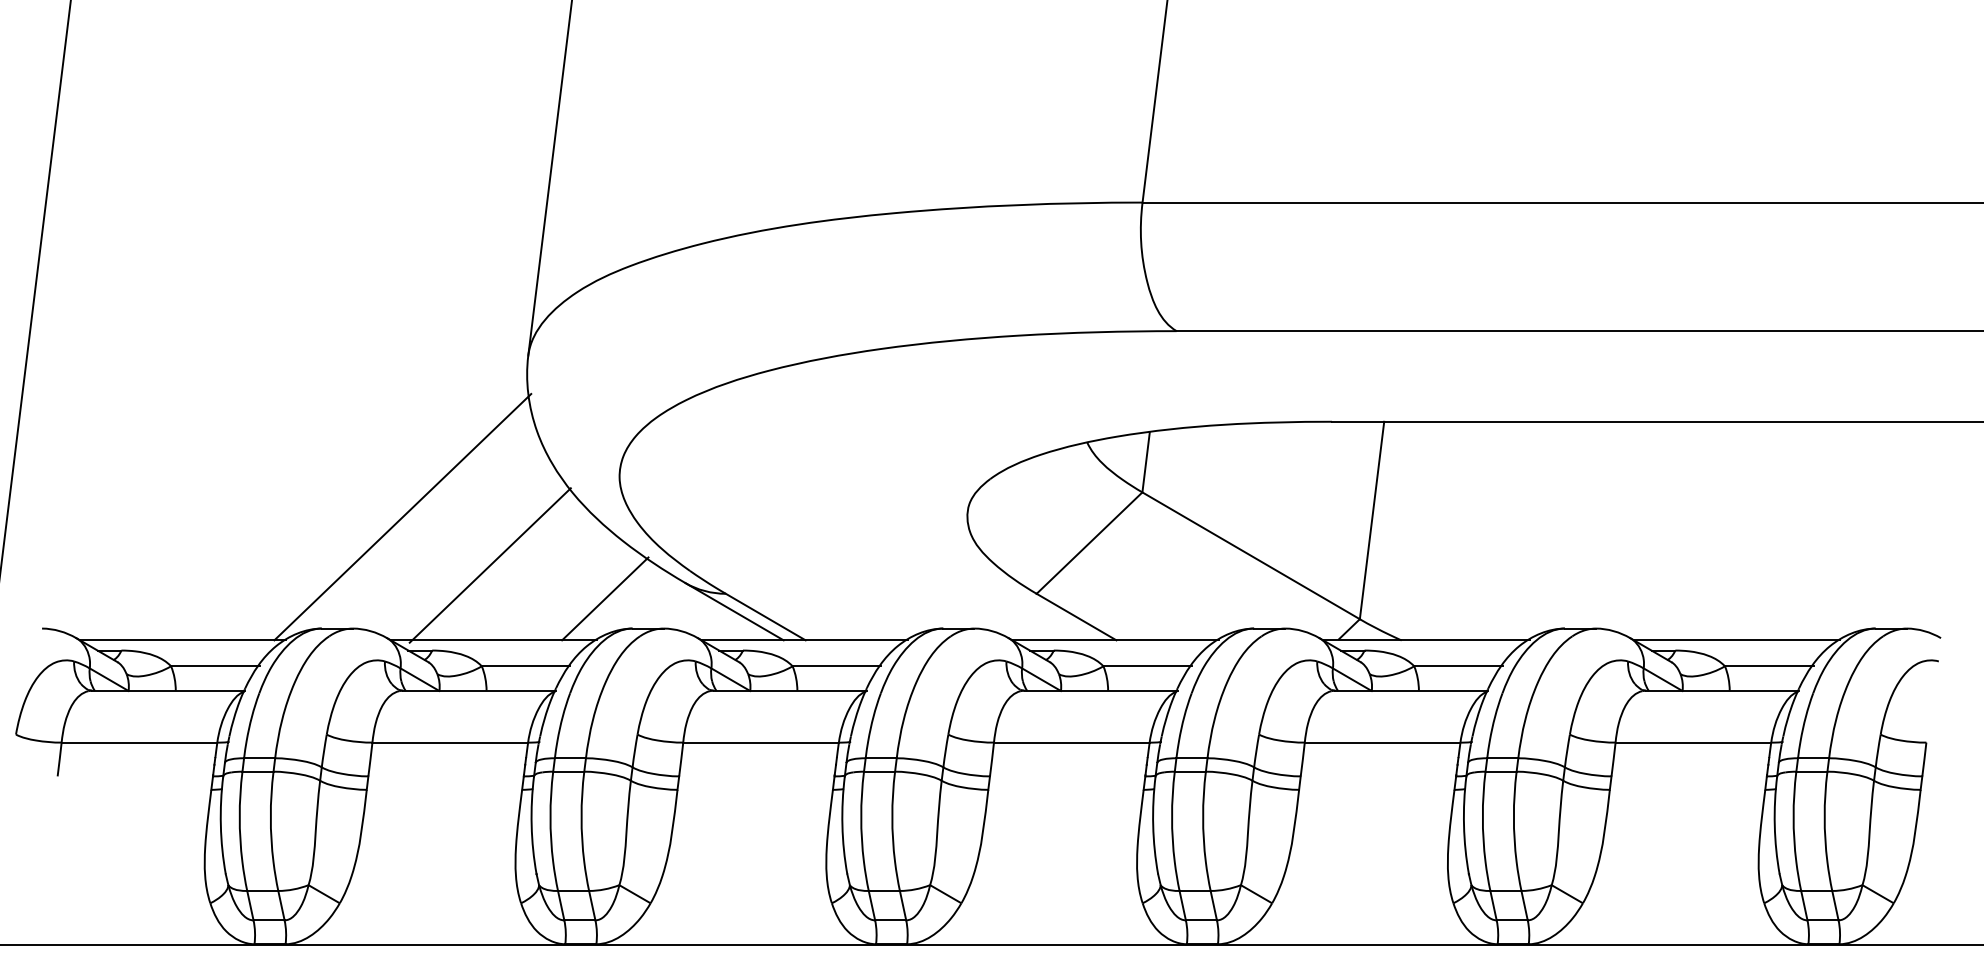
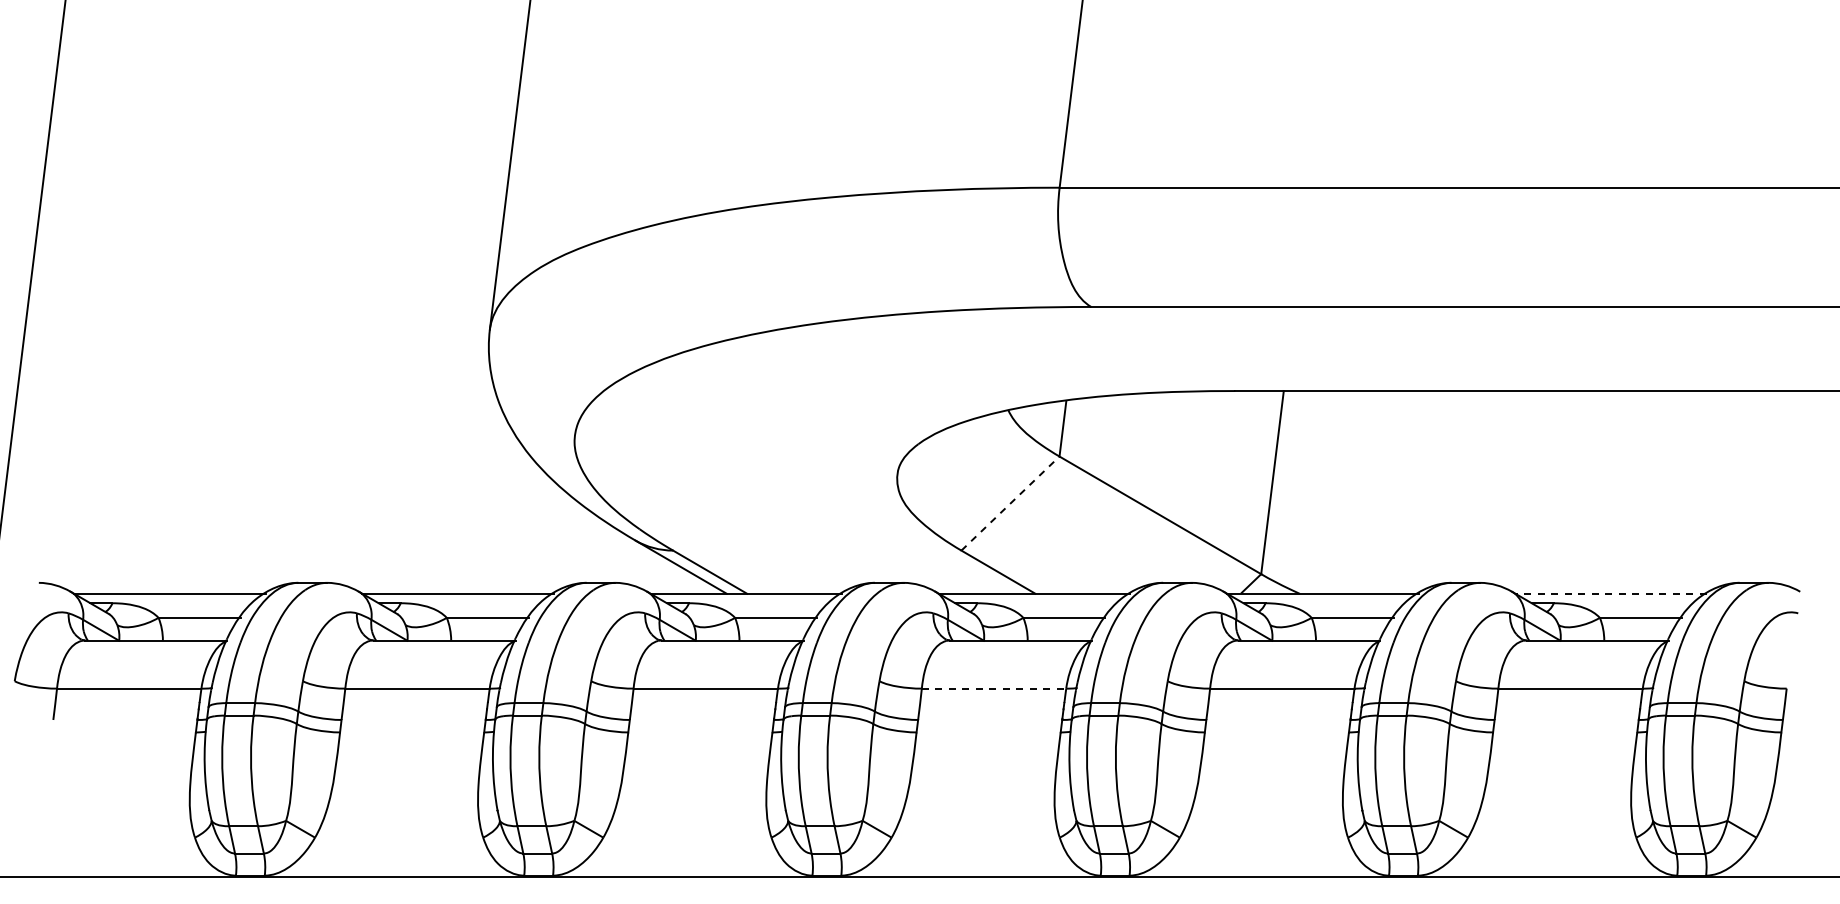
line: (402, 517) -> (373, 479), removed
line: (1089, 543) -> (1010, 503), solid -> dashed
line: (490, 564) -> (454, 523), removed
line: (605, 598) -> (561, 554), removed
line: (1737, 640) -> (1611, 593), solid -> dashed
line: (1072, 742) -> (994, 688), solid -> dashed

